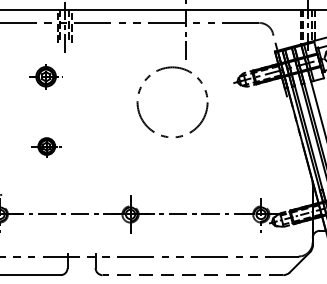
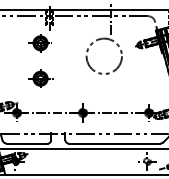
part: (44, 76) -> (39, 43), size x1.43
part: (46, 146) -> (40, 78), size x1.67
line: (192, 274) -> (114, 143), dashed -> solid

